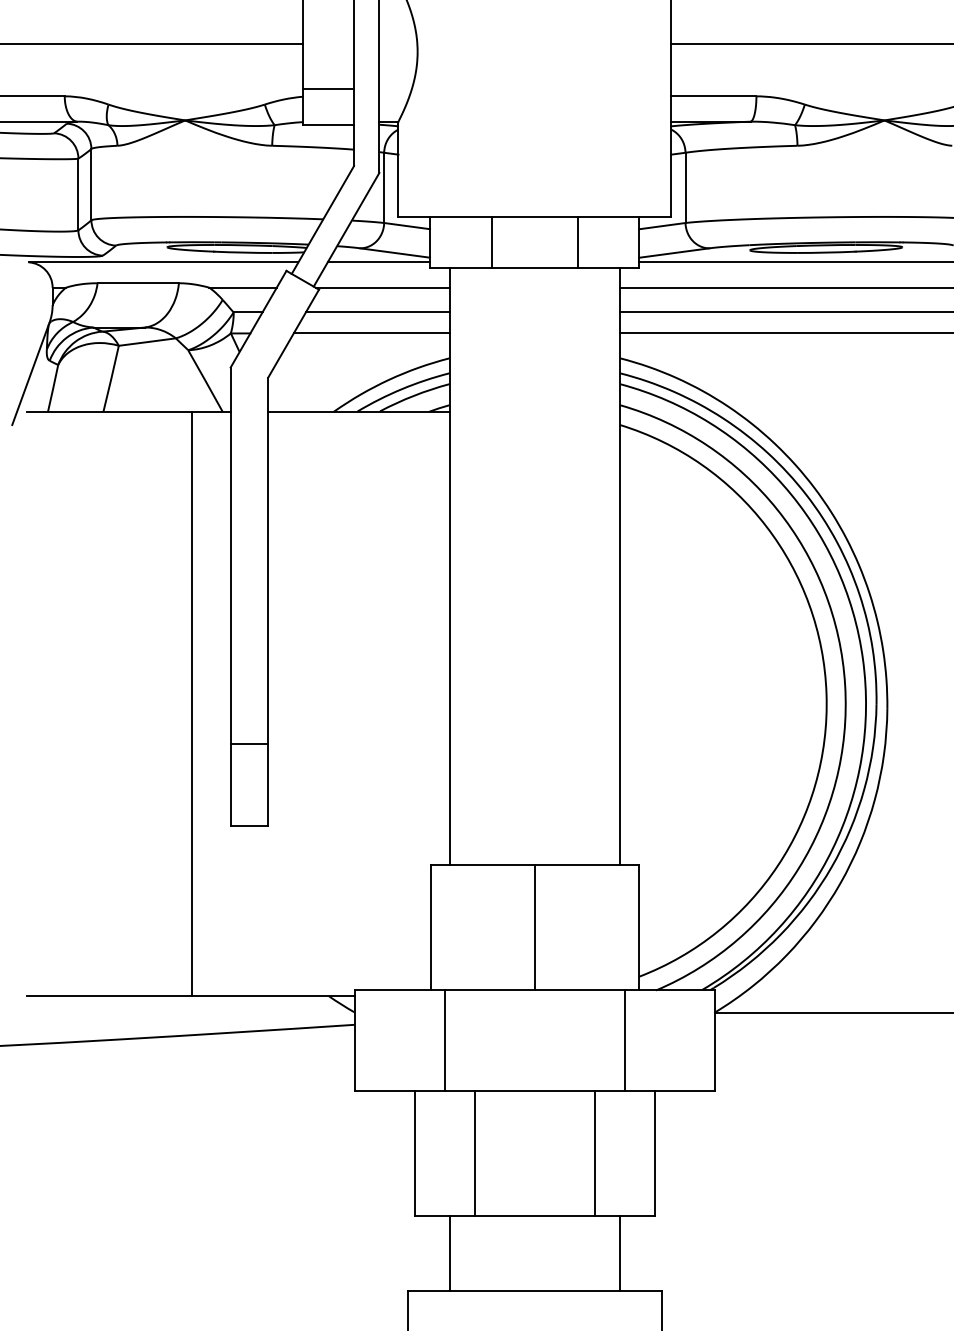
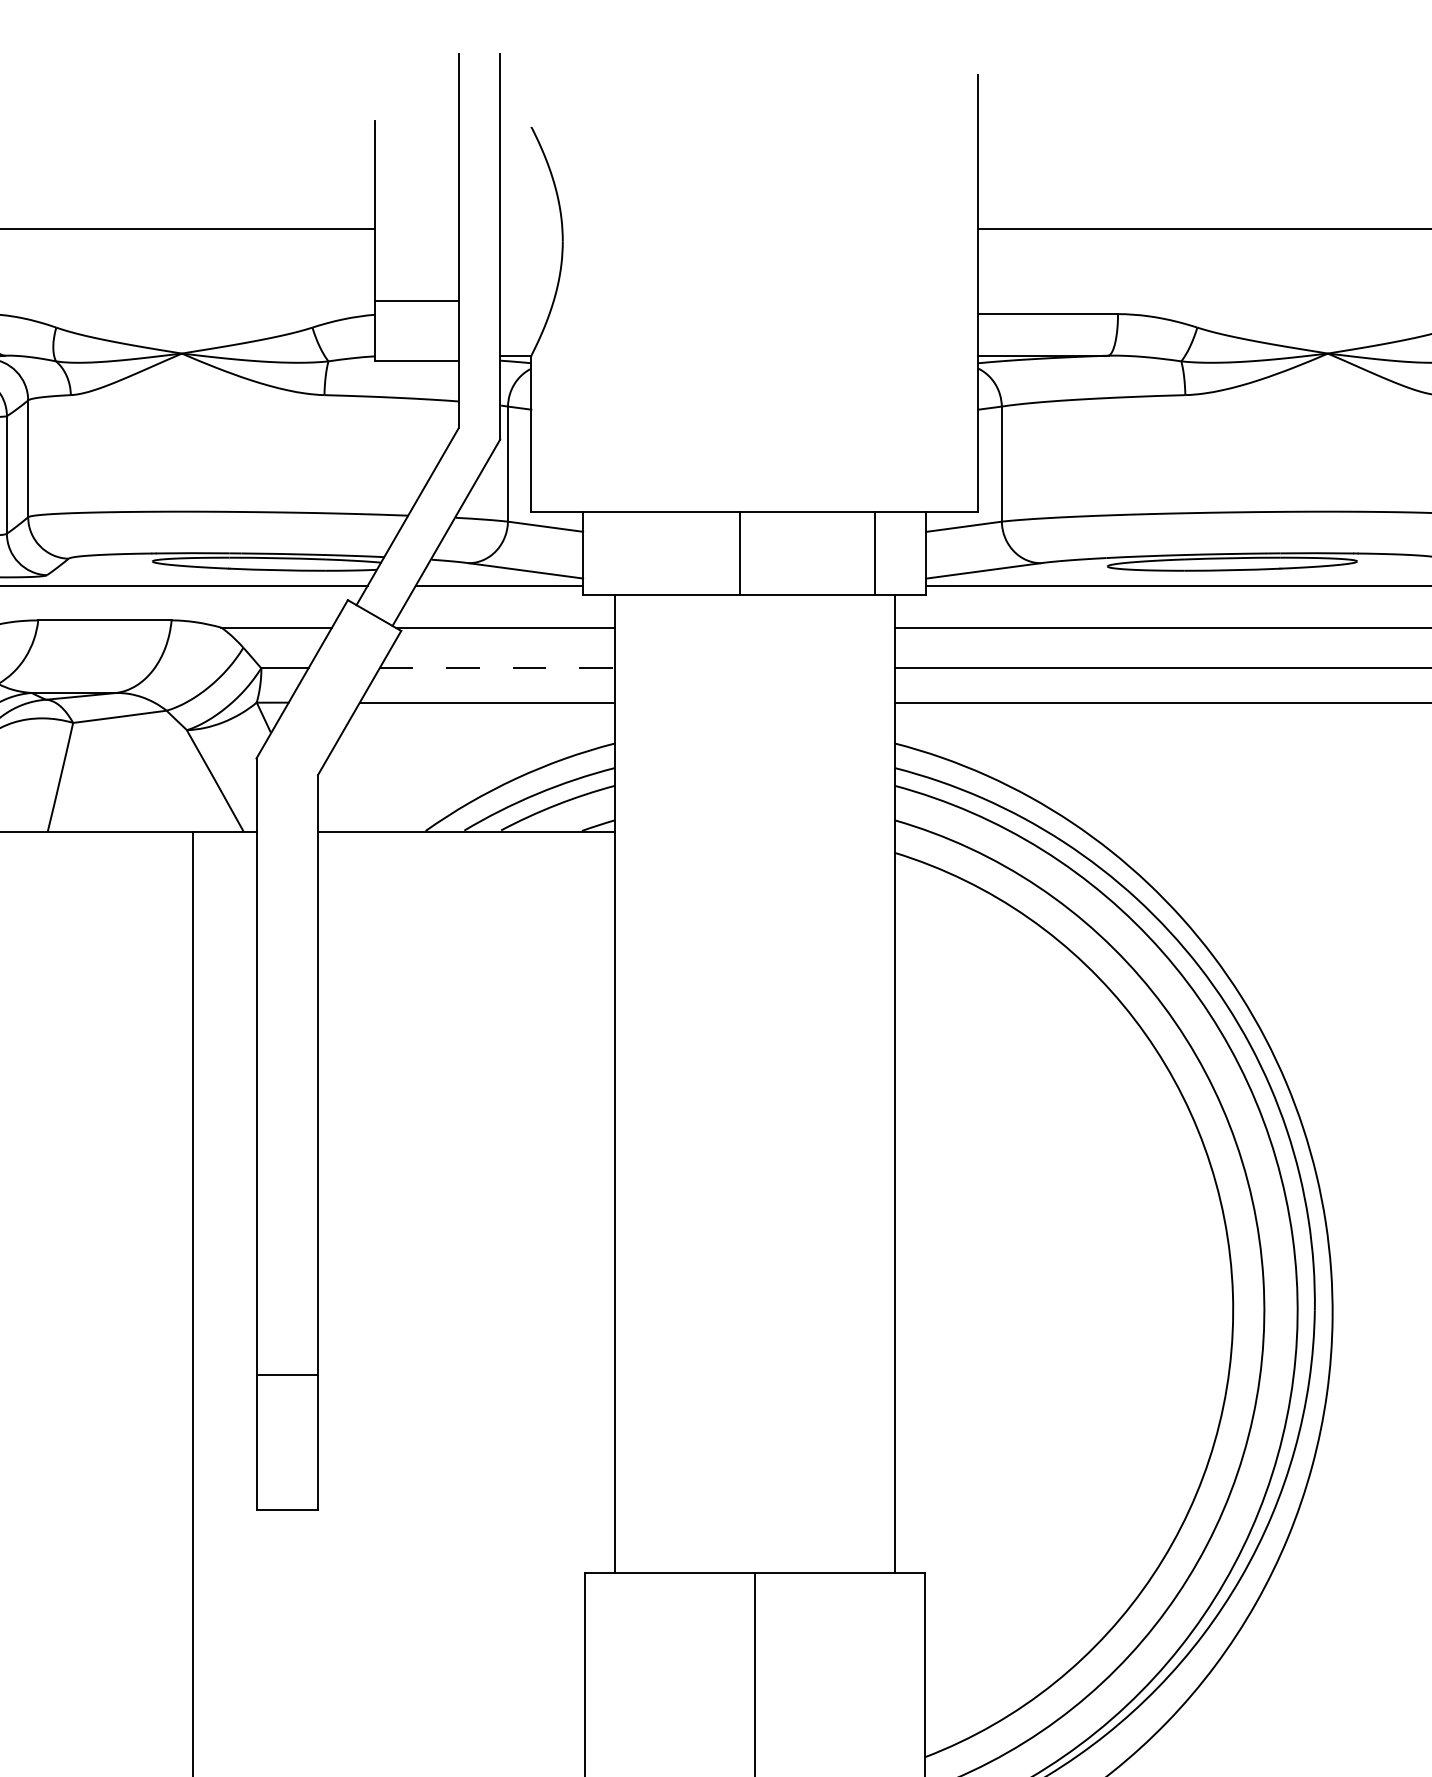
line: (491, 241) -> (739, 551), moved
line: (577, 241) -> (873, 551), moved
line: (377, 312) -> (497, 668), solid -> dashed

